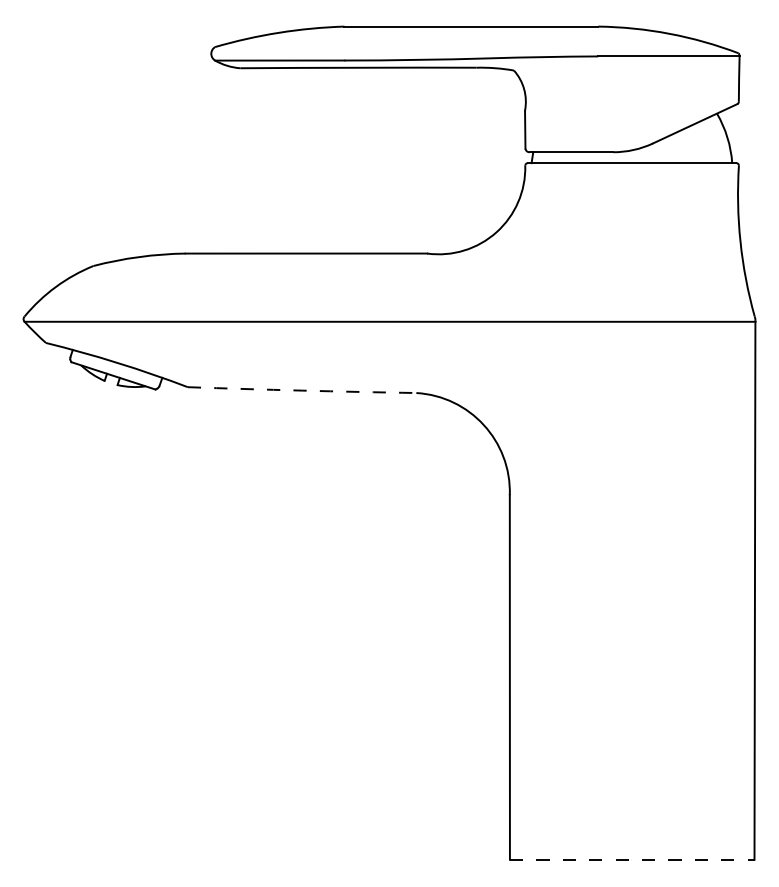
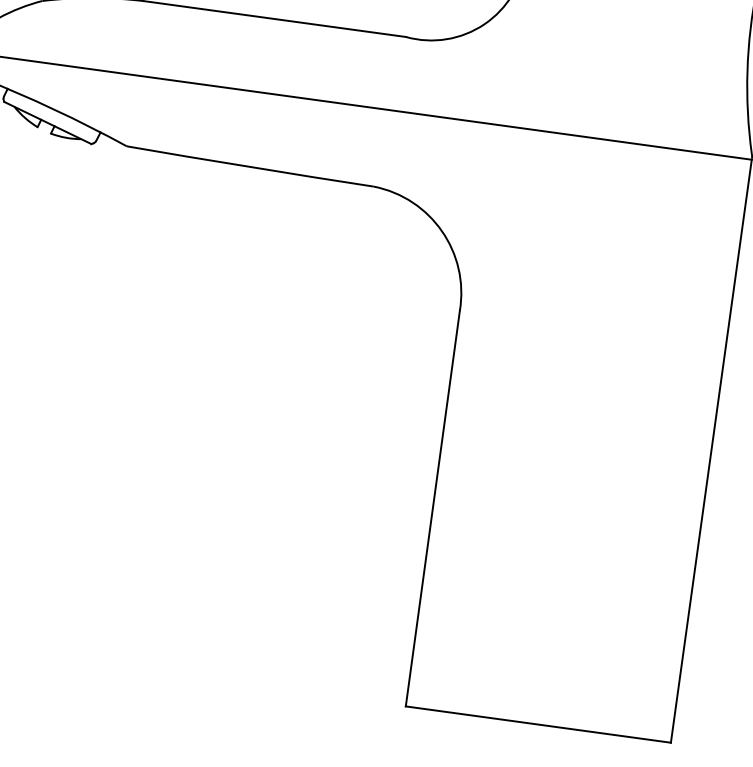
arc: (302, 390) -> (250, 166), dashed -> solid
line: (632, 859) -> (538, 724), dashed -> solid

